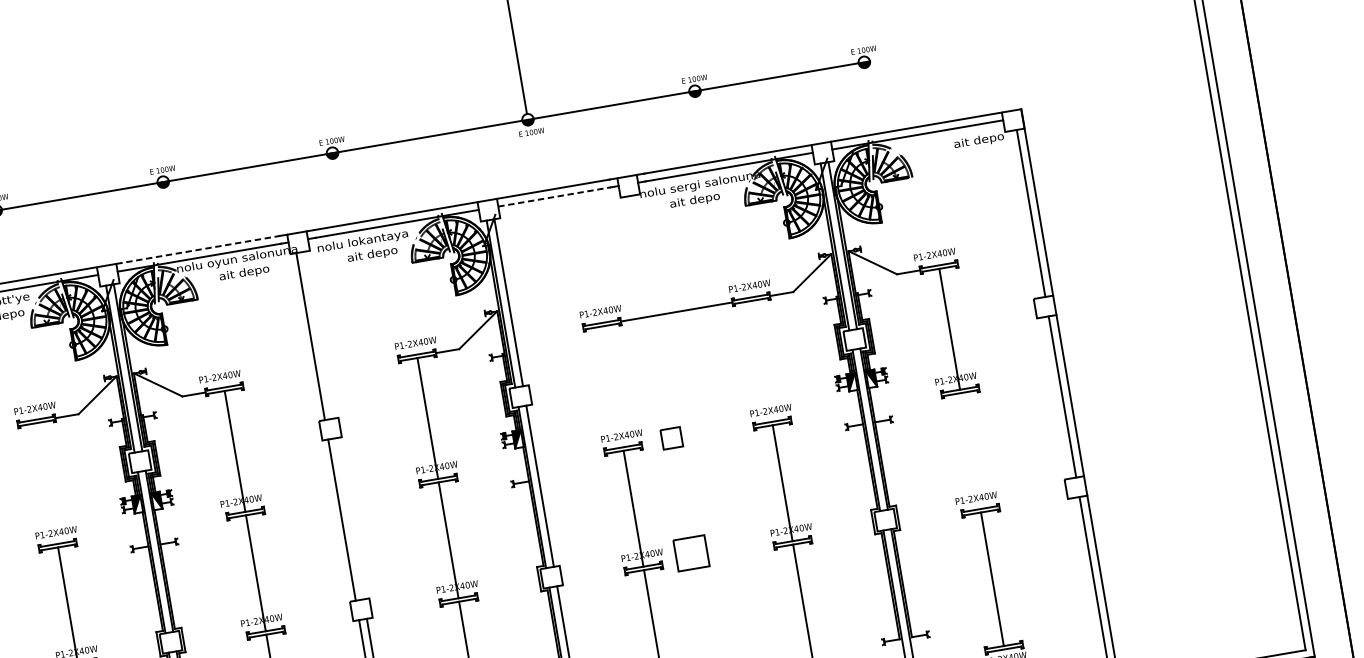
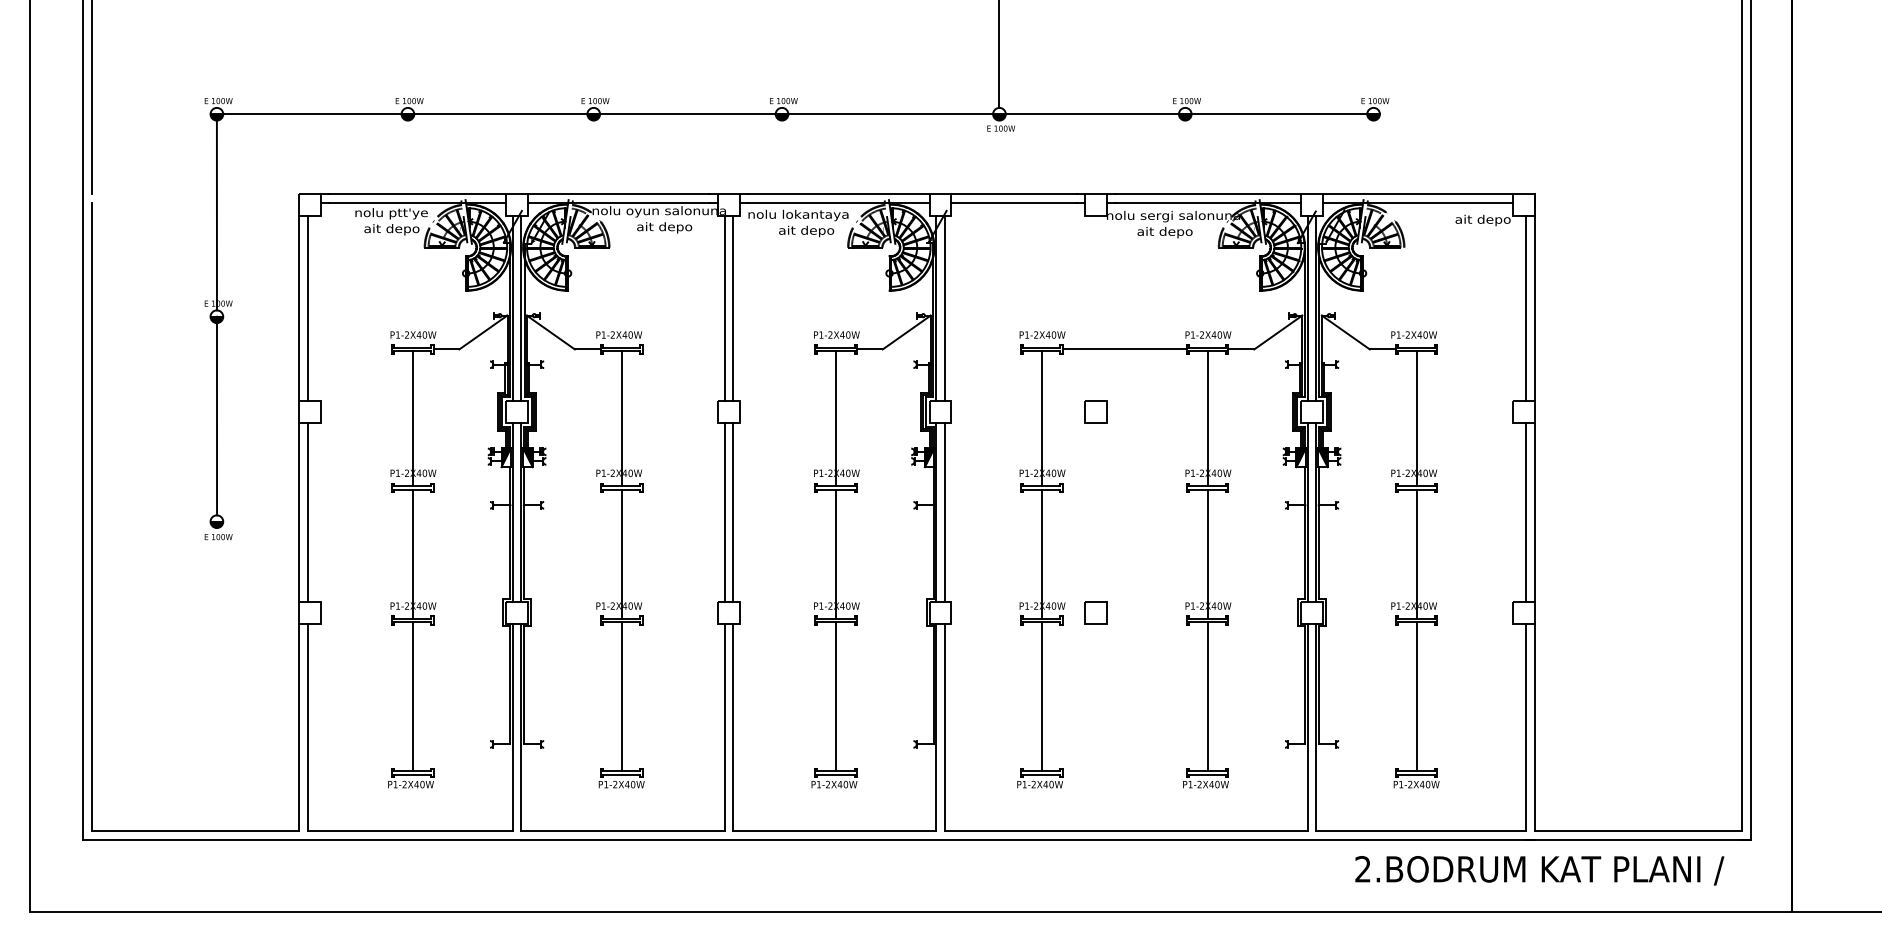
line: (555, 196) -> (1014, 202), dashed -> solid
line: (197, 249) -> (618, 193), dashed -> solid
line: (318, 335) -> (733, 308), added
line: (761, 361) -> (1207, 418), added
line: (612, 386) -> (1041, 418), added
part: (671, 437) -> (1095, 411), moved
line: (970, 450) -> (1416, 553), added
line: (47, 483) -> (412, 418), added
line: (350, 518) -> (733, 512), added
part: (690, 552) -> (1095, 612), size x0.62

